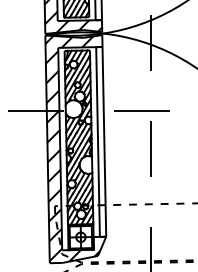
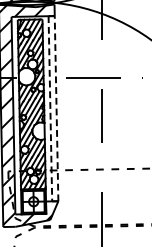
line: (104, 141) -> (56, 108), solid -> dashed
line: (98, 142) -> (50, 109), solid -> dashed

